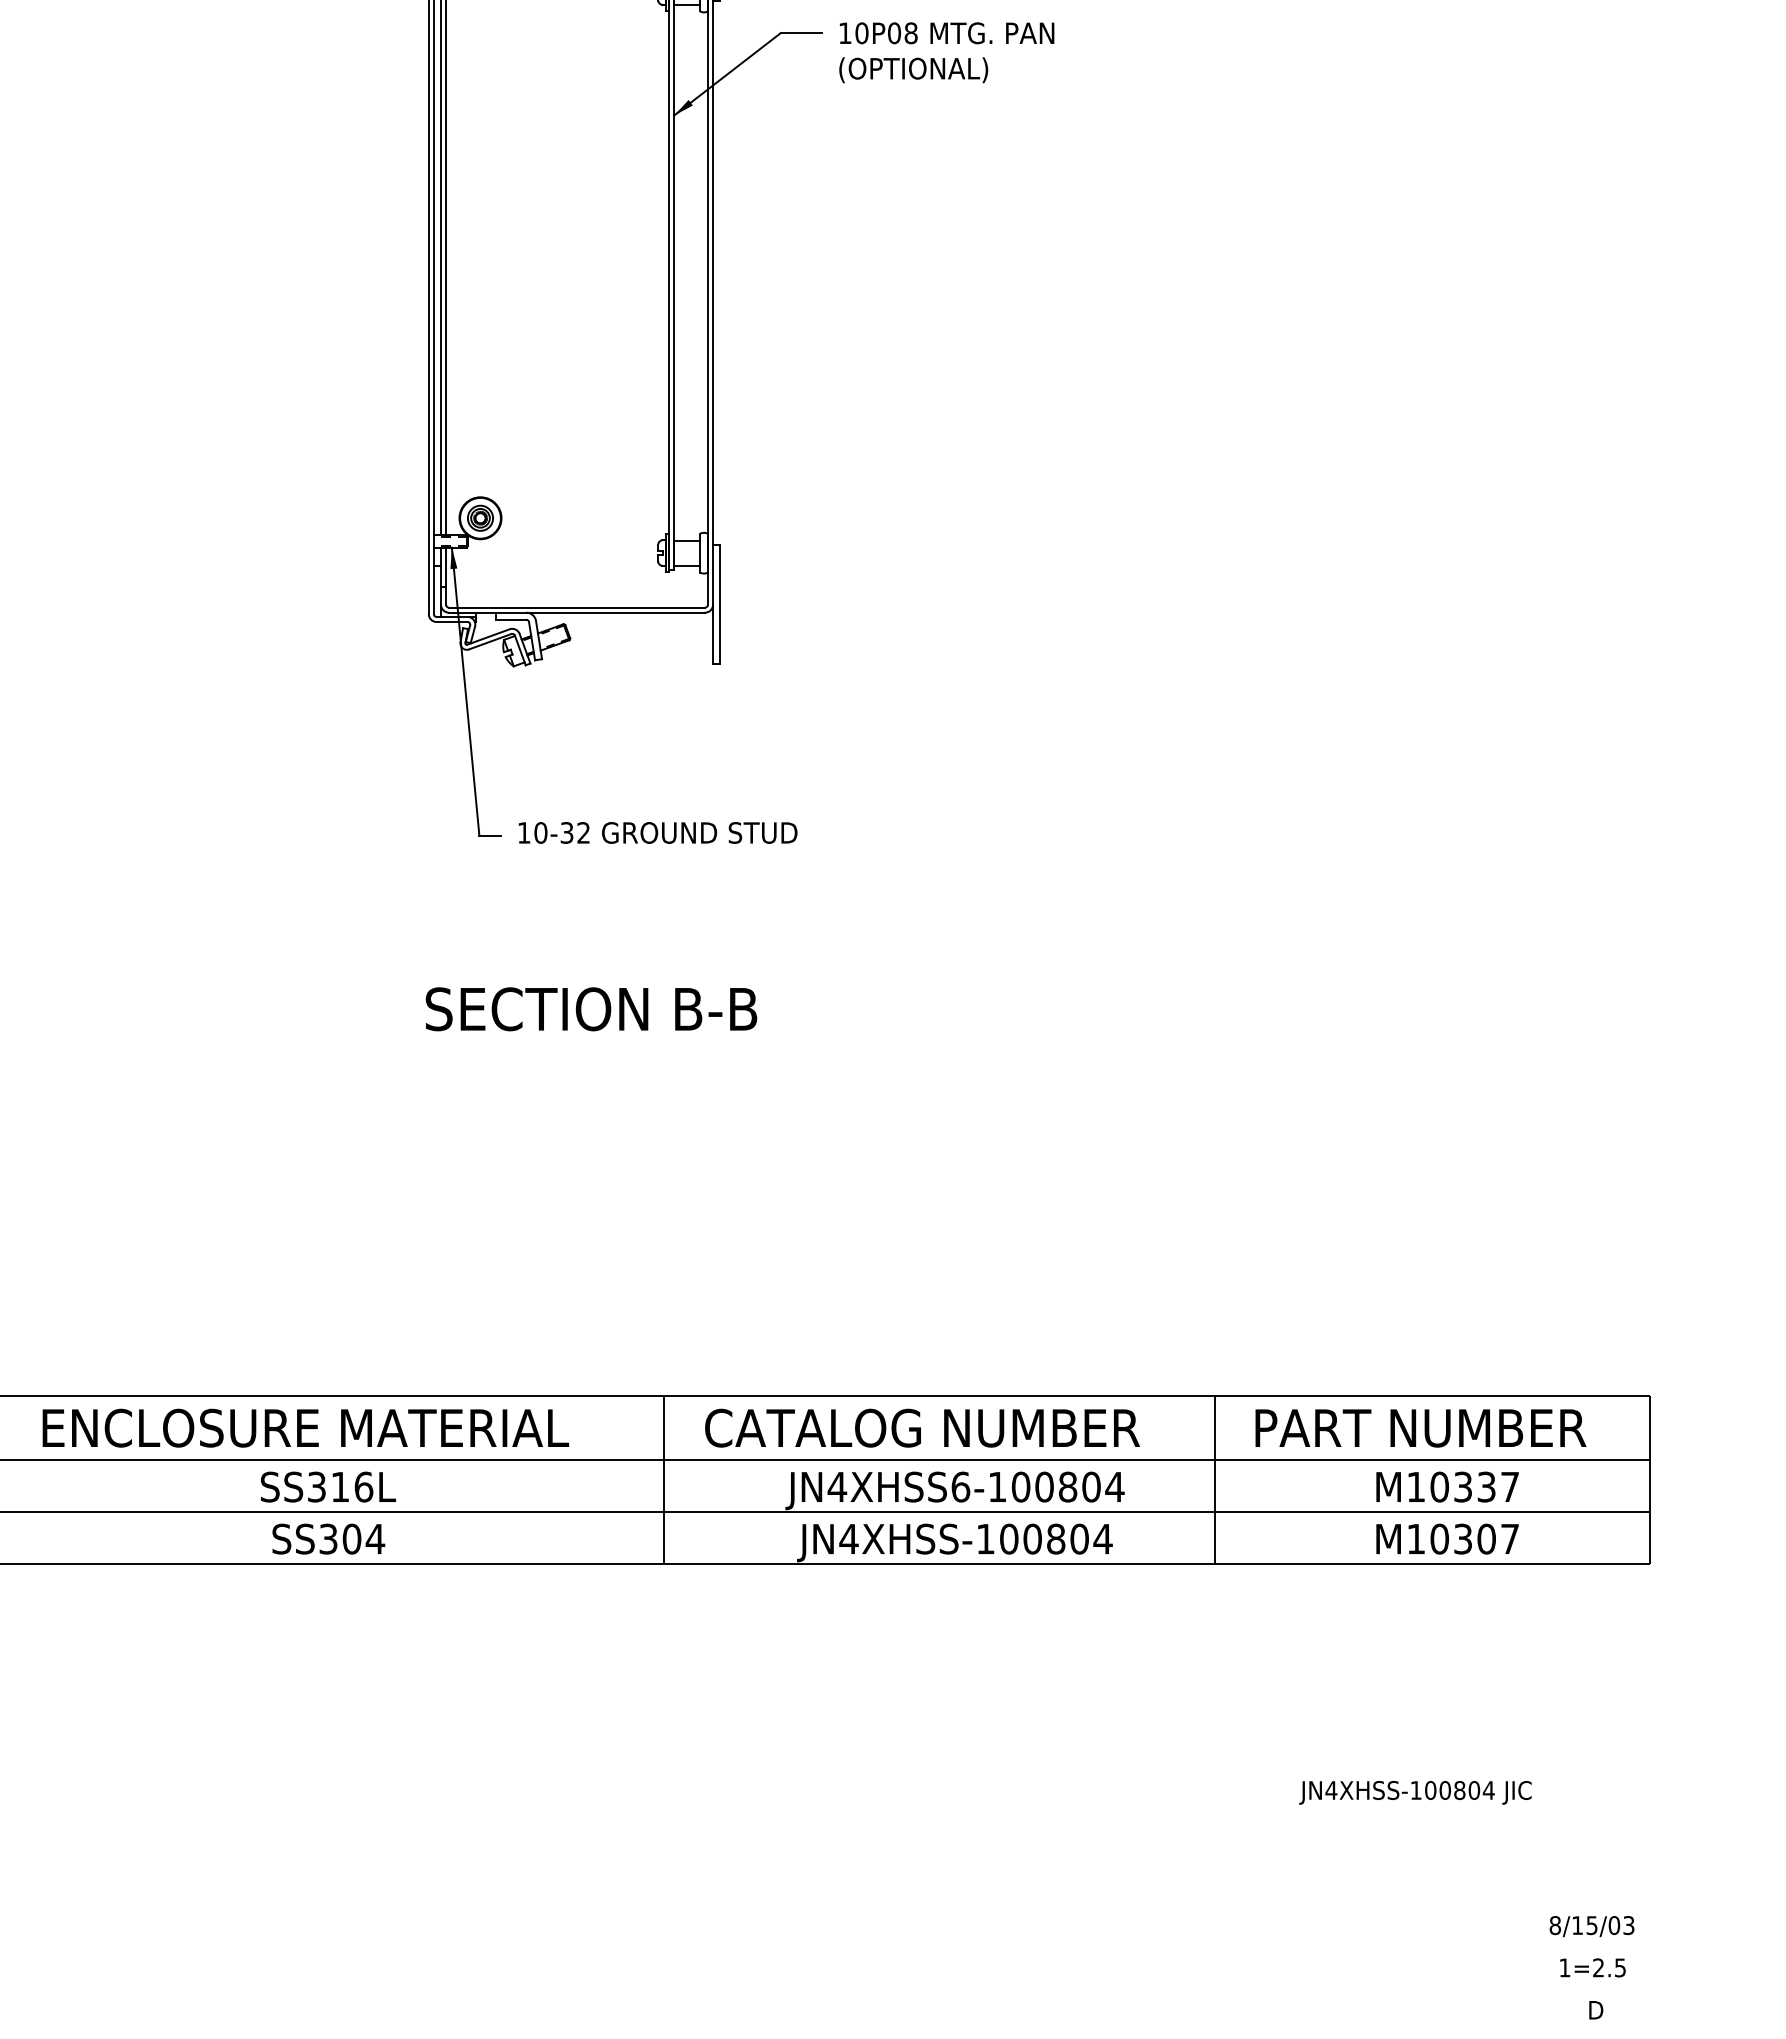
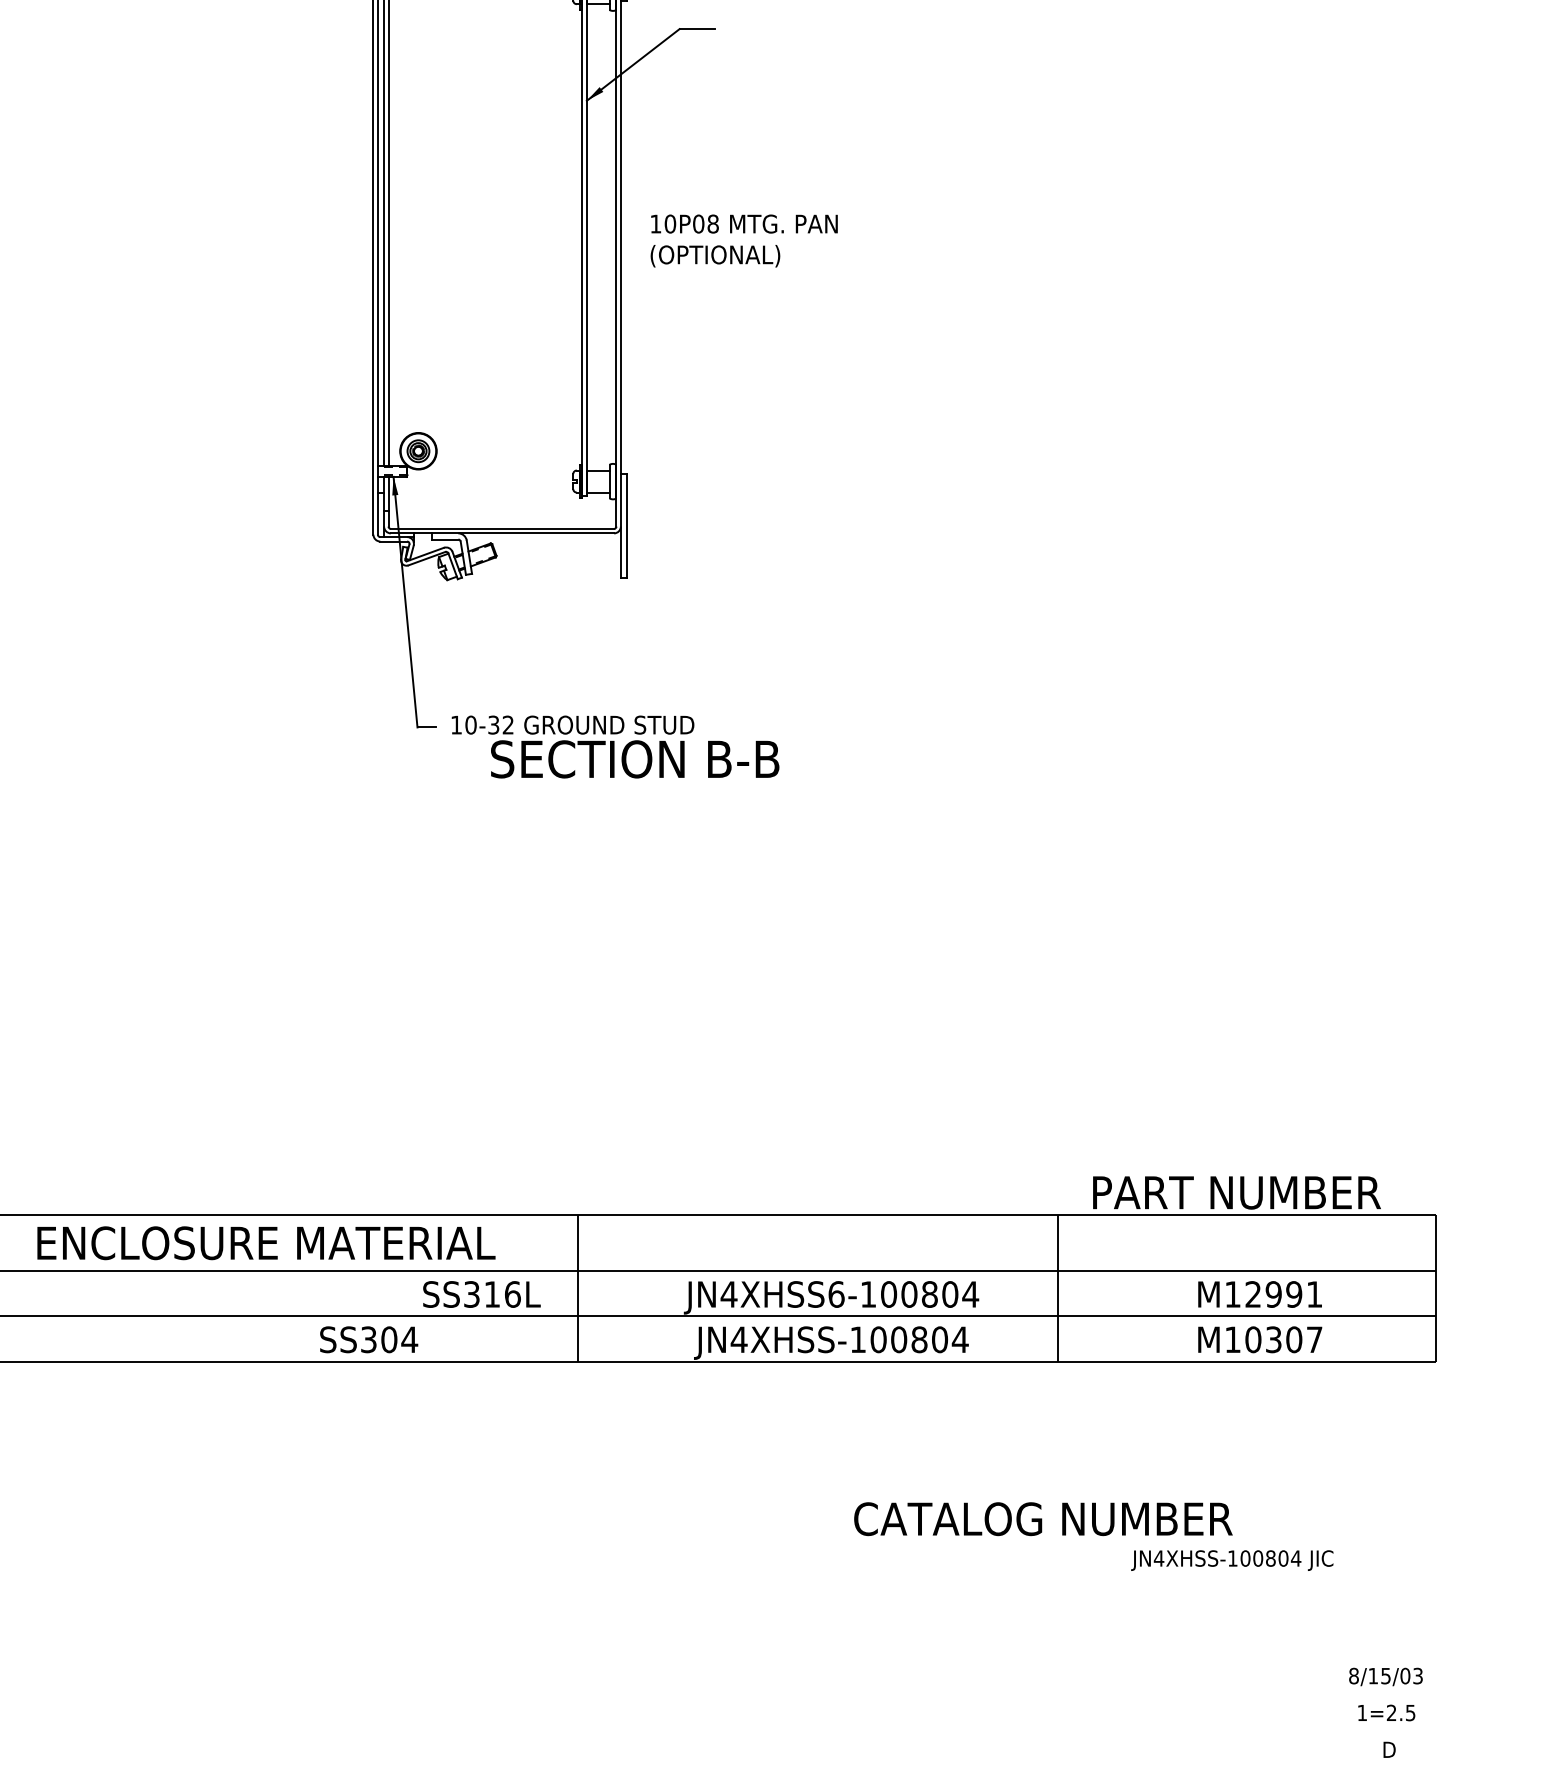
text: (946, 52) -> (743, 240), moved
text: (591, 1009) -> (635, 759), moved
text: (922, 1427) -> (1043, 1518), moved
text: (1420, 1428) -> (1236, 1193), moved
text: (328, 1486) -> (481, 1293), moved
text: (1474, 1486) -> (1283, 1293), M10337 -> M12991
text: (328, 1538) -> (368, 1339), moved

